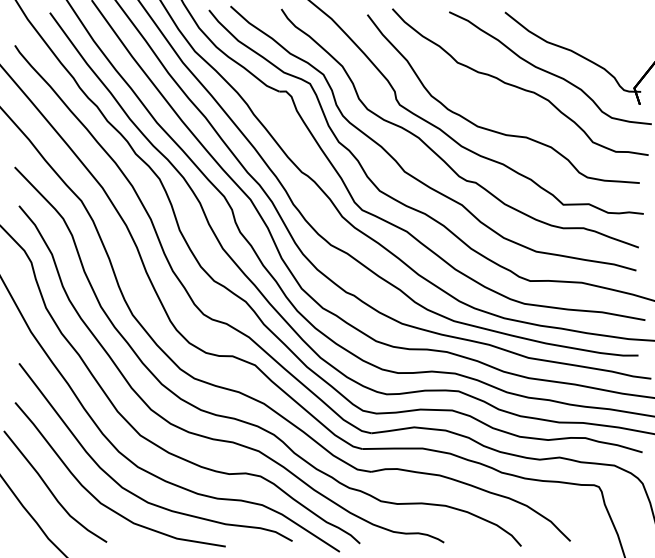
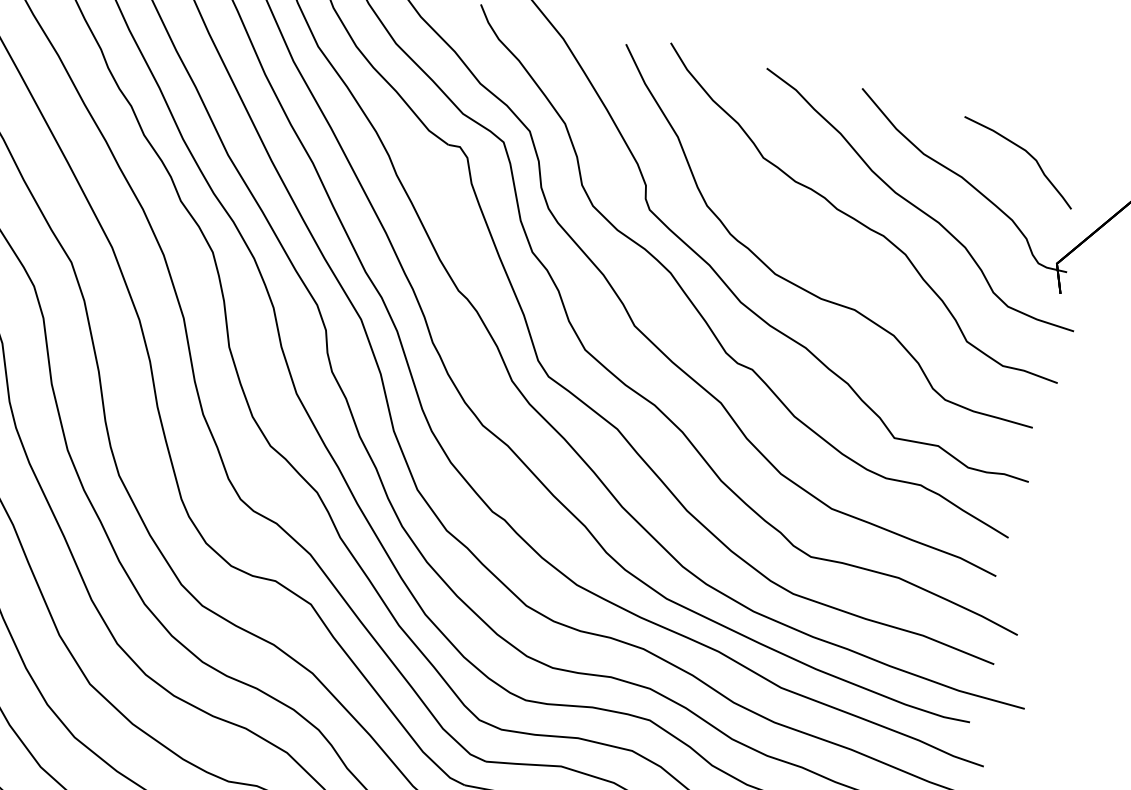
curve: (603, 29) -> (1024, 152), added

